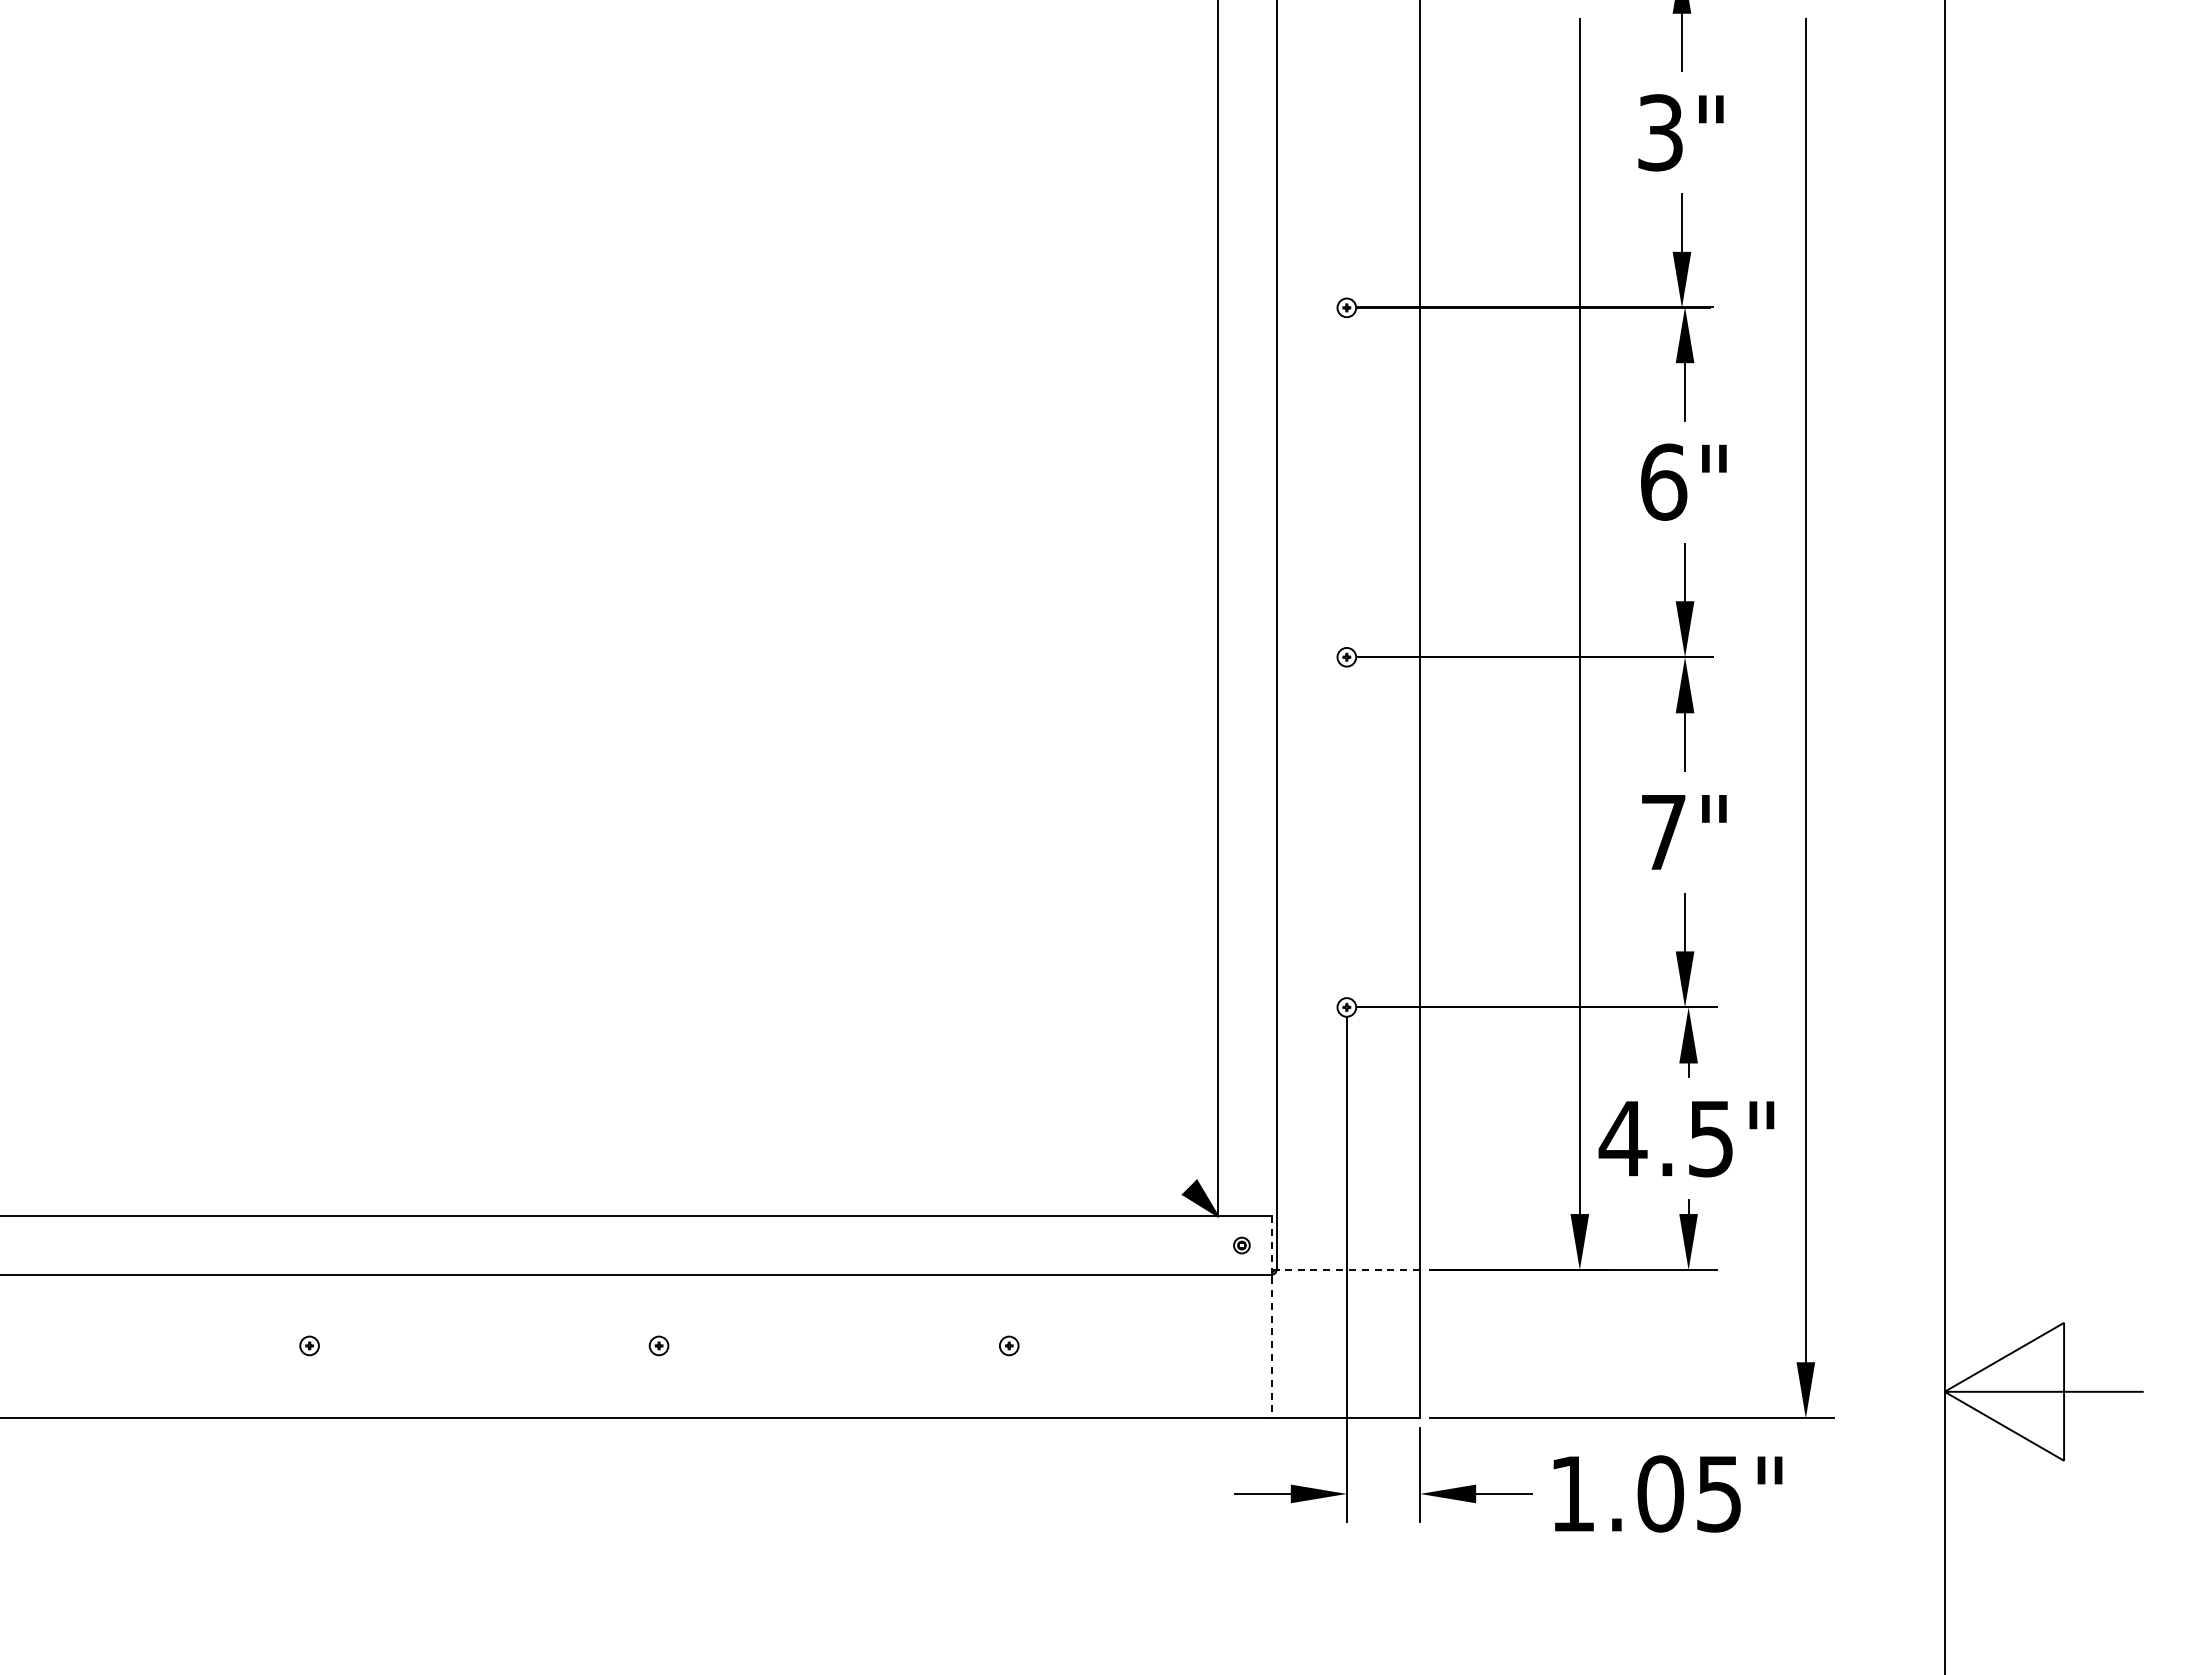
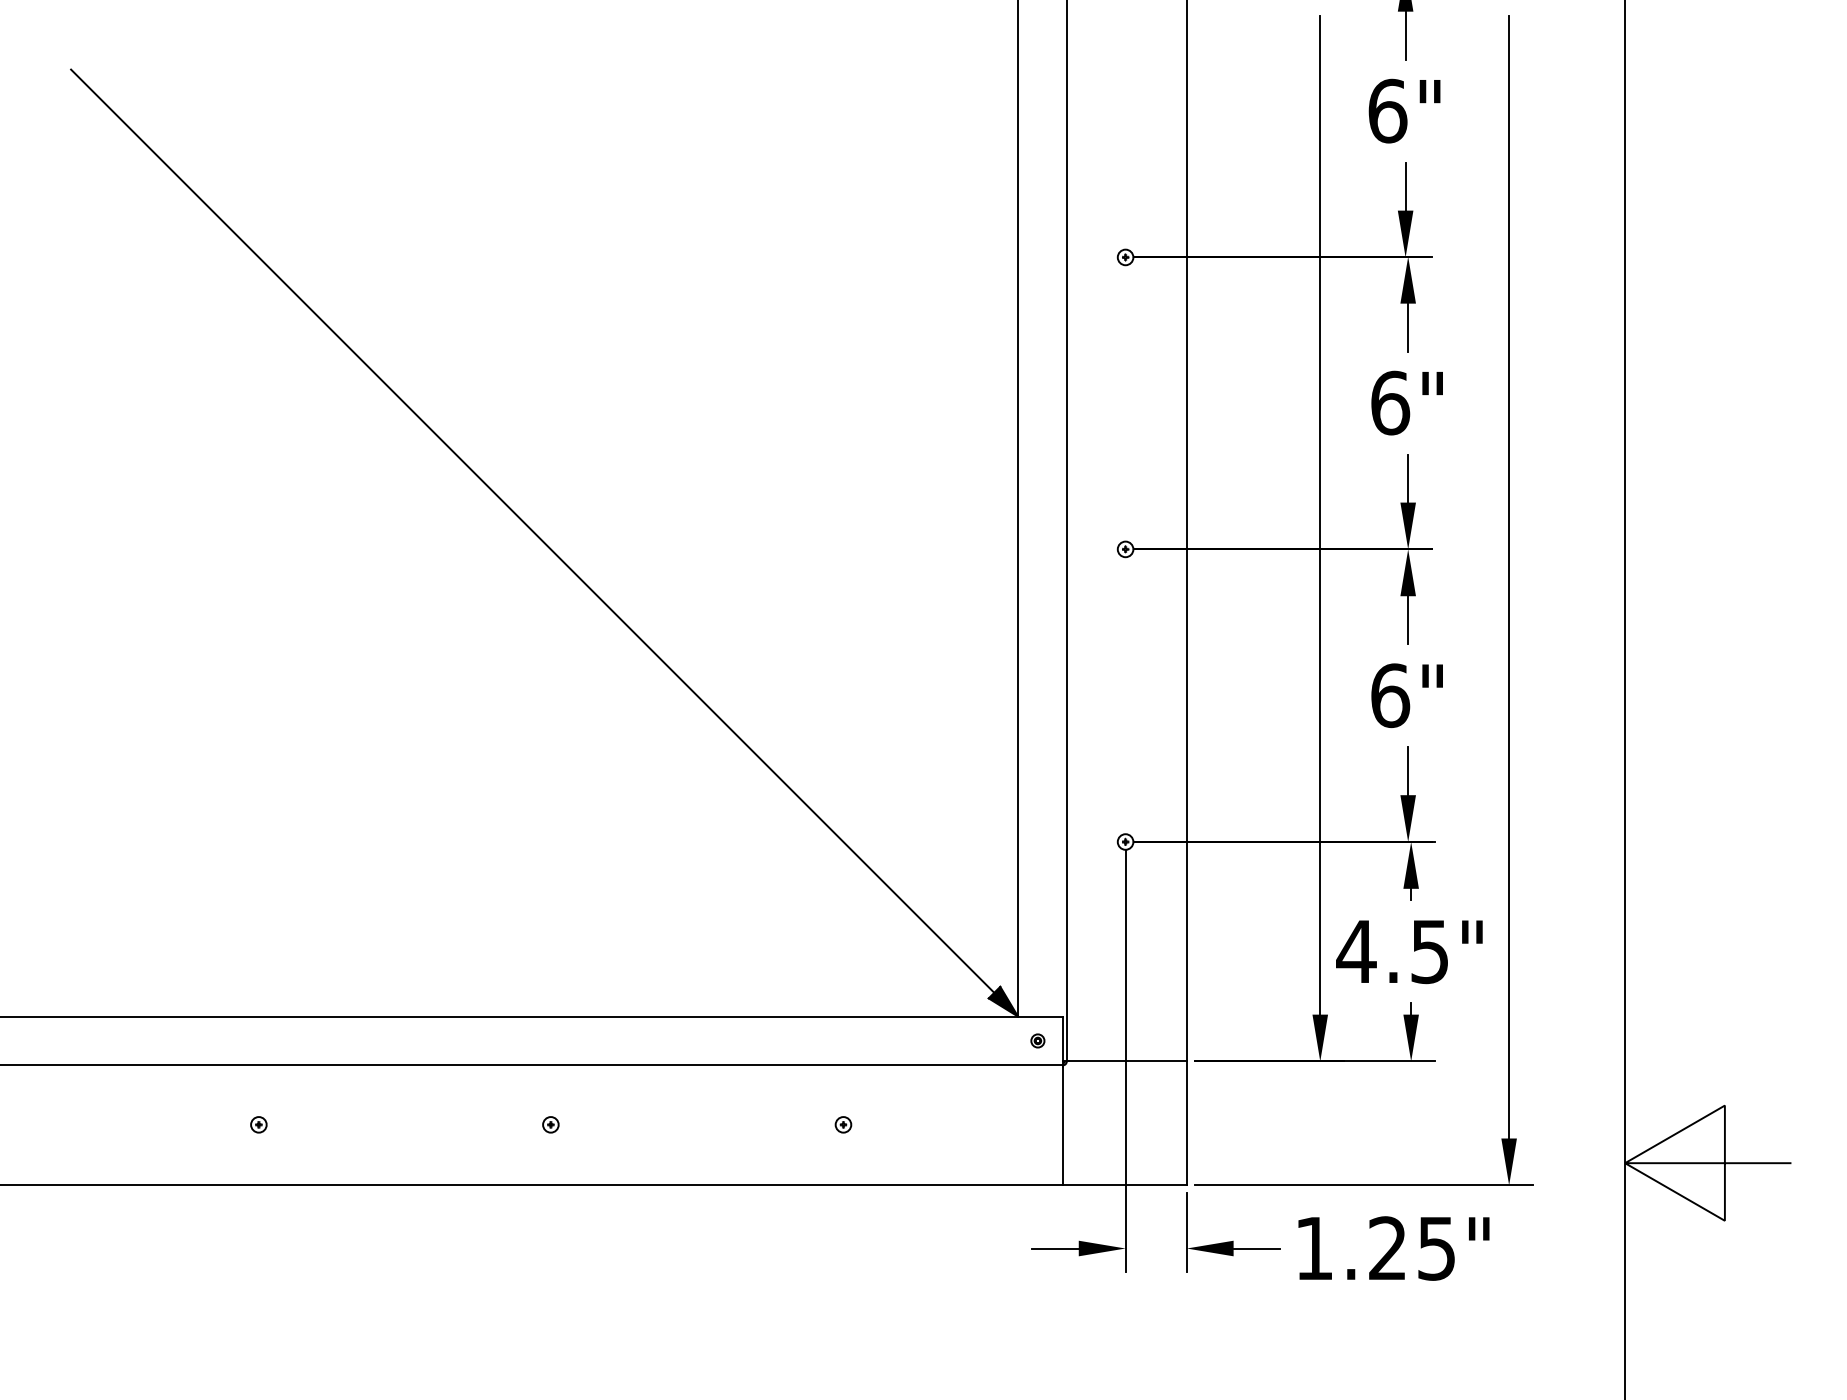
text: (1661, 132) -> (1388, 110), 3" -> 6"
line: (641, 640) -> (536, 535), added
text: (1664, 832) -> (1391, 695), 7" -> 6"
line: (1271, 1243) -> (1062, 1039), dashed -> solid
line: (1349, 1270) -> (1127, 1061), dashed -> solid
line: (1271, 1347) -> (1062, 1126), dashed -> solid
text: (1660, 1493) -> (1387, 1248), 1.05" -> 1.25"

